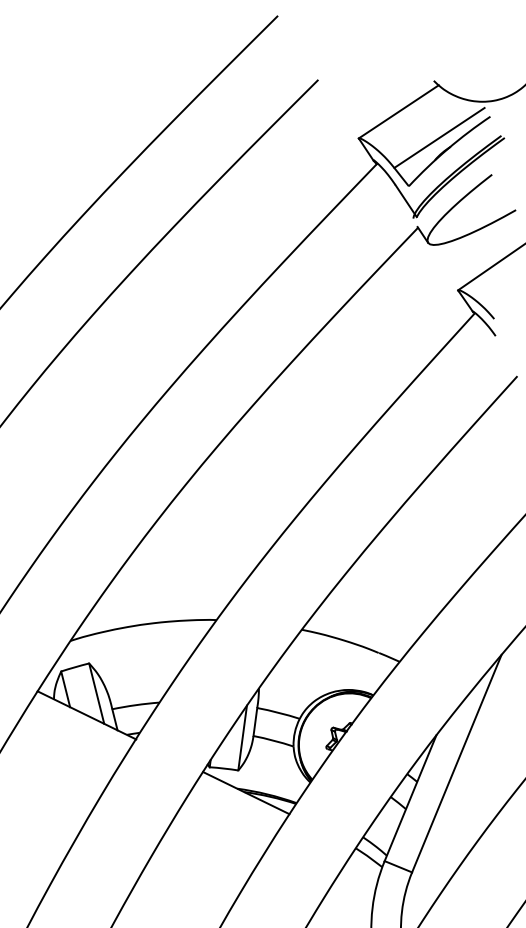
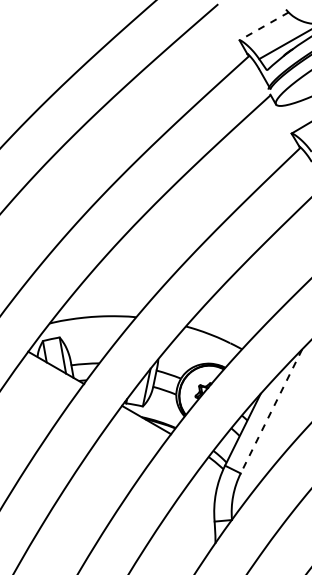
line: (397, 112) -> (263, 26), solid -> dashed
line: (456, 763) -> (271, 411), solid -> dashed

